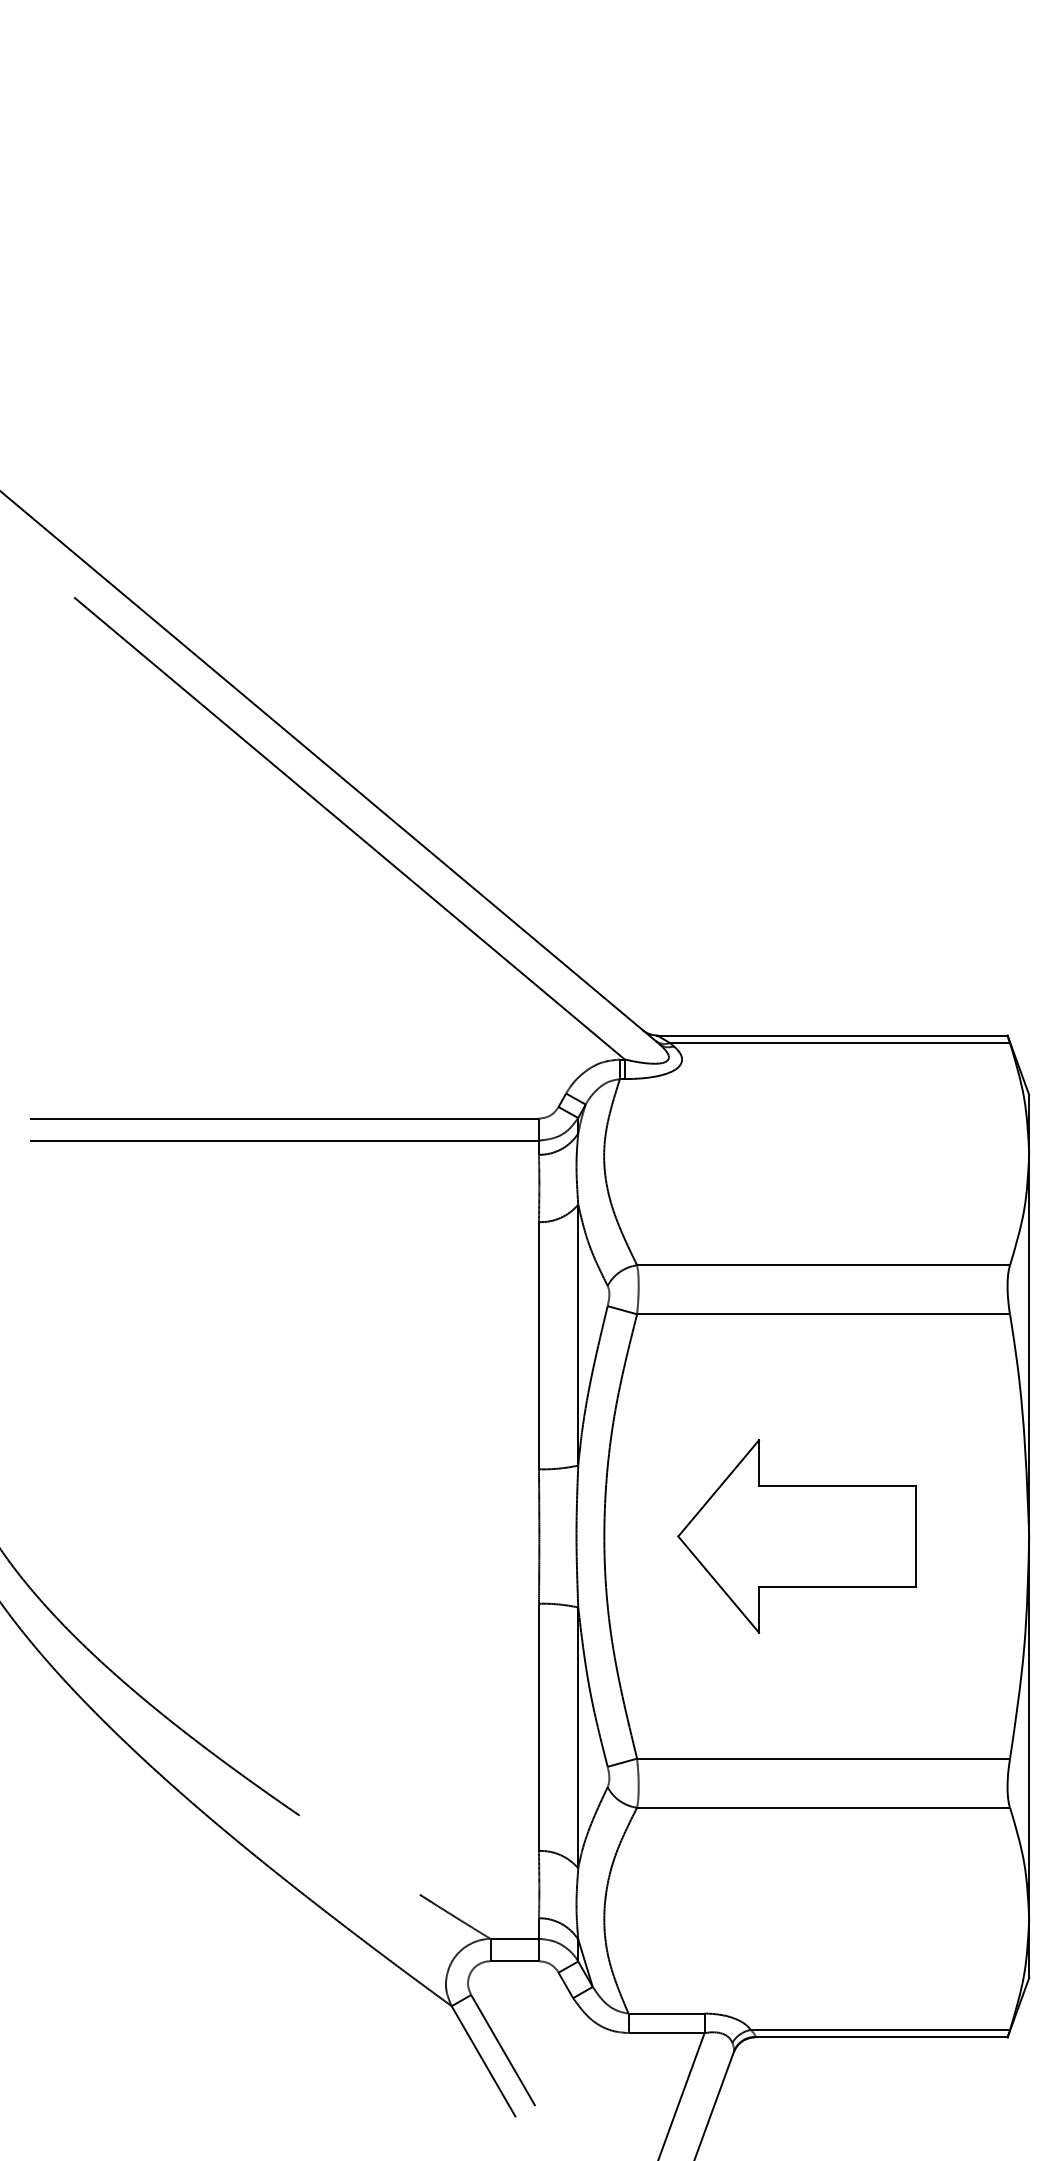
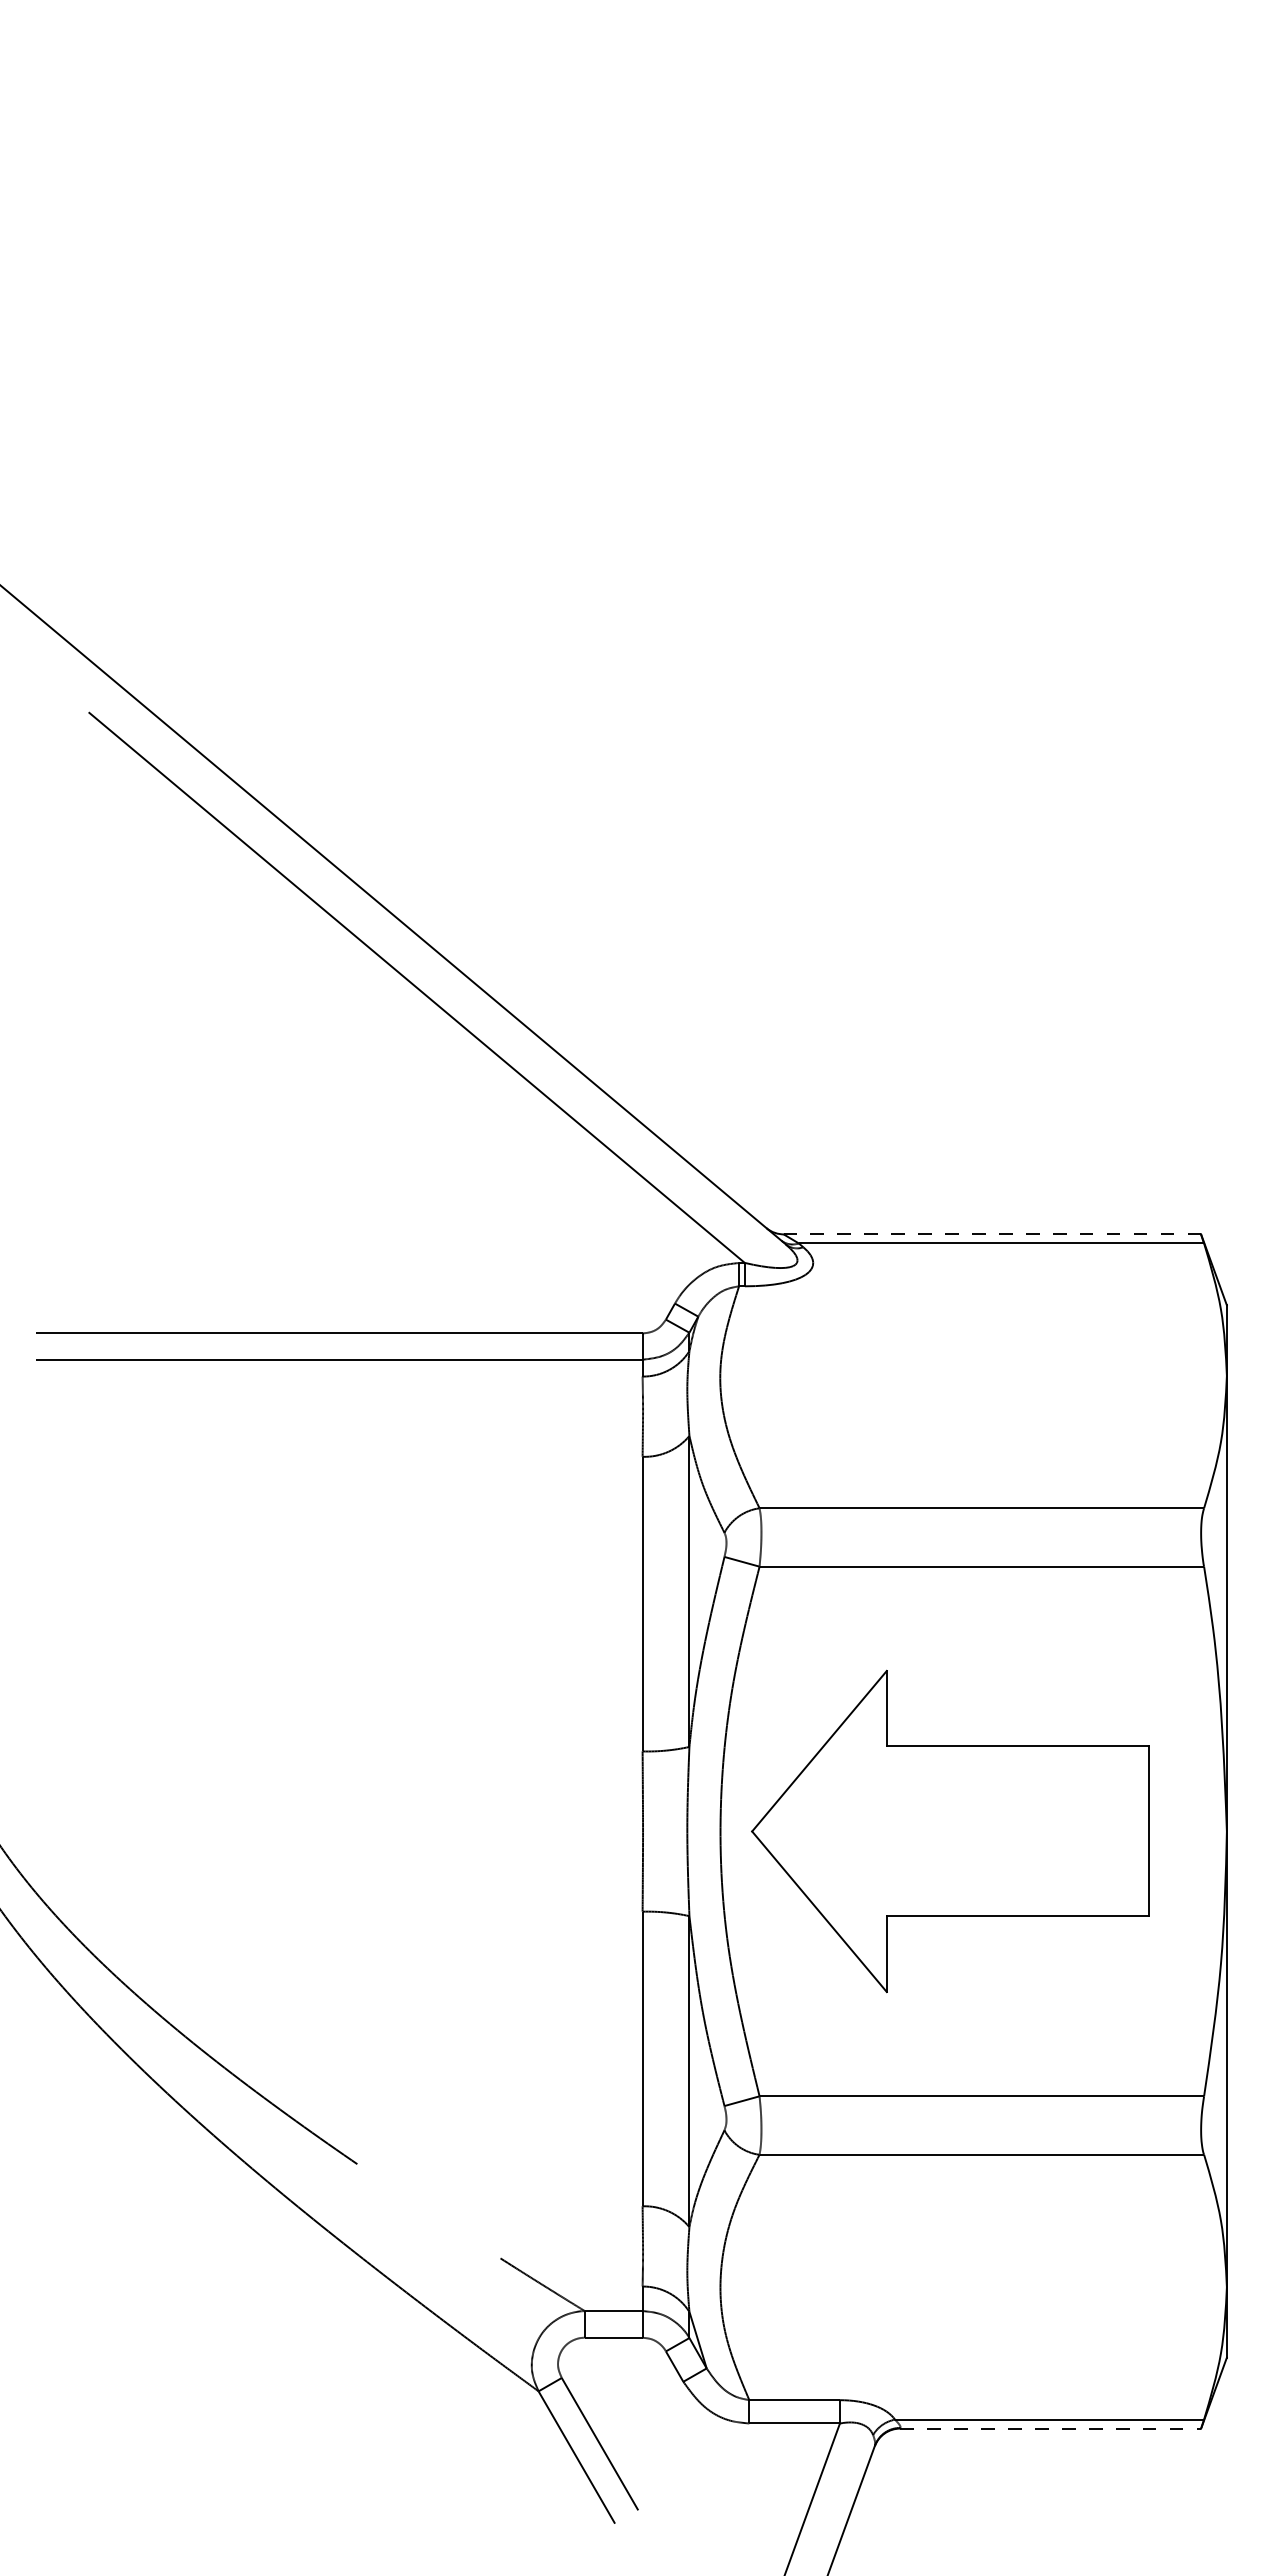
line: (832, 1035) -> (992, 1234), solid -> dashed
part: (796, 1536) -> (949, 1831), size x1.4
line: (881, 2037) -> (1050, 2428), solid -> dashed

